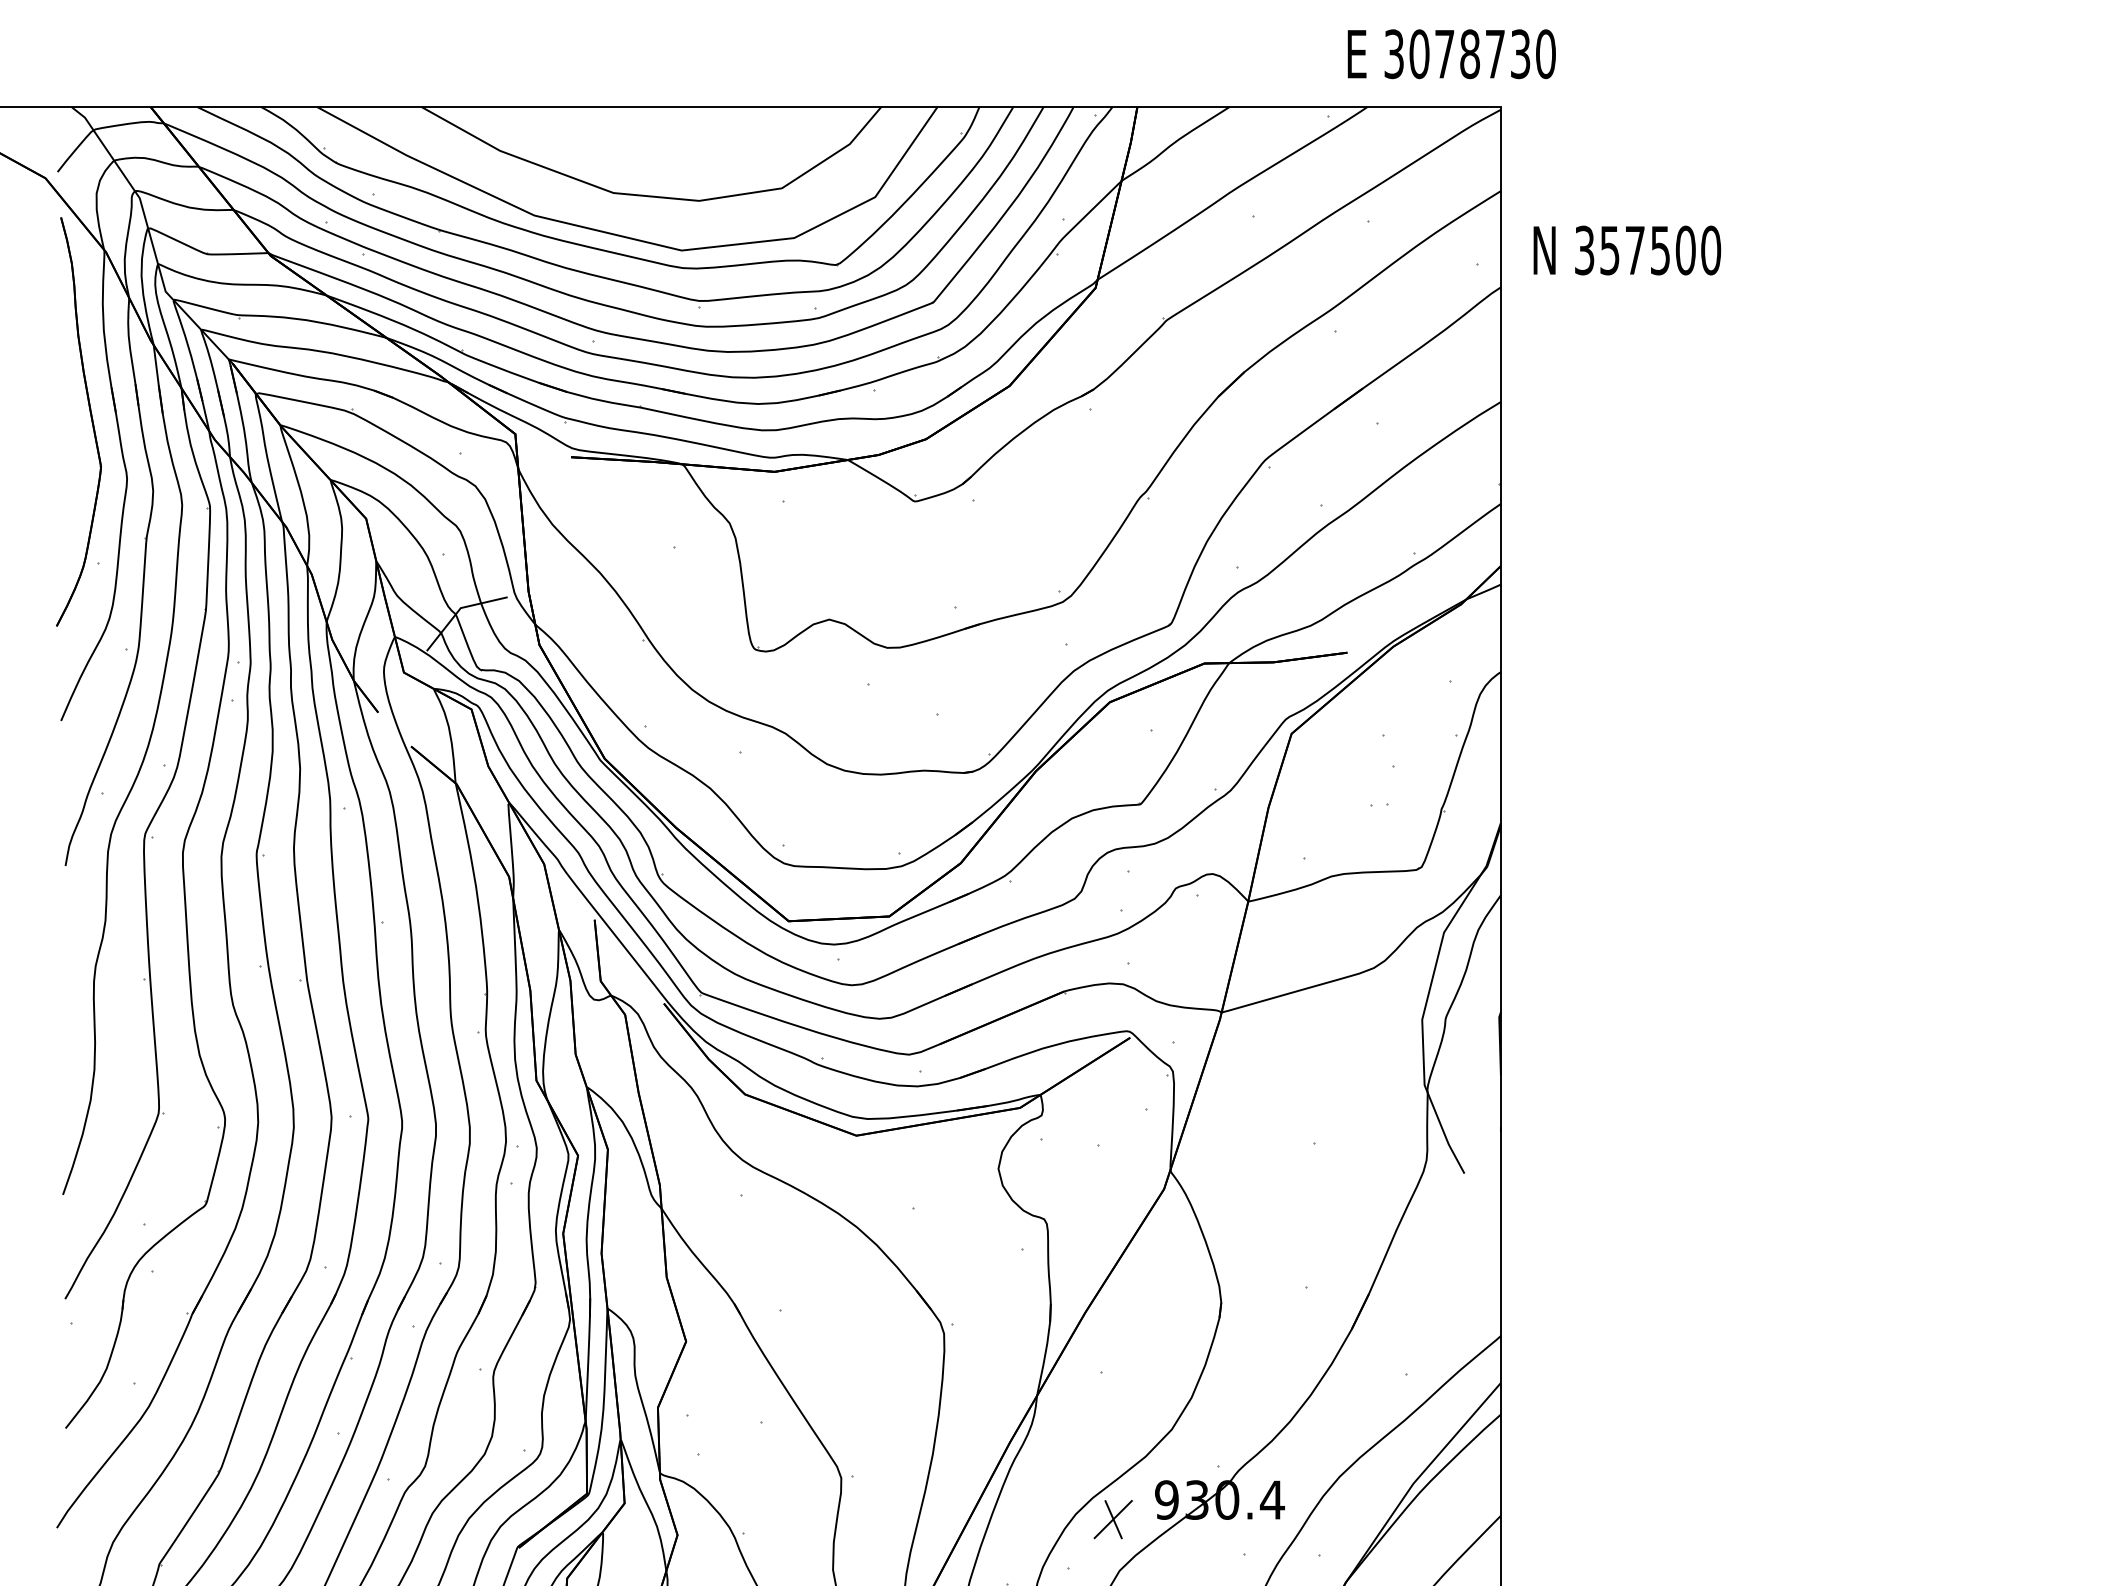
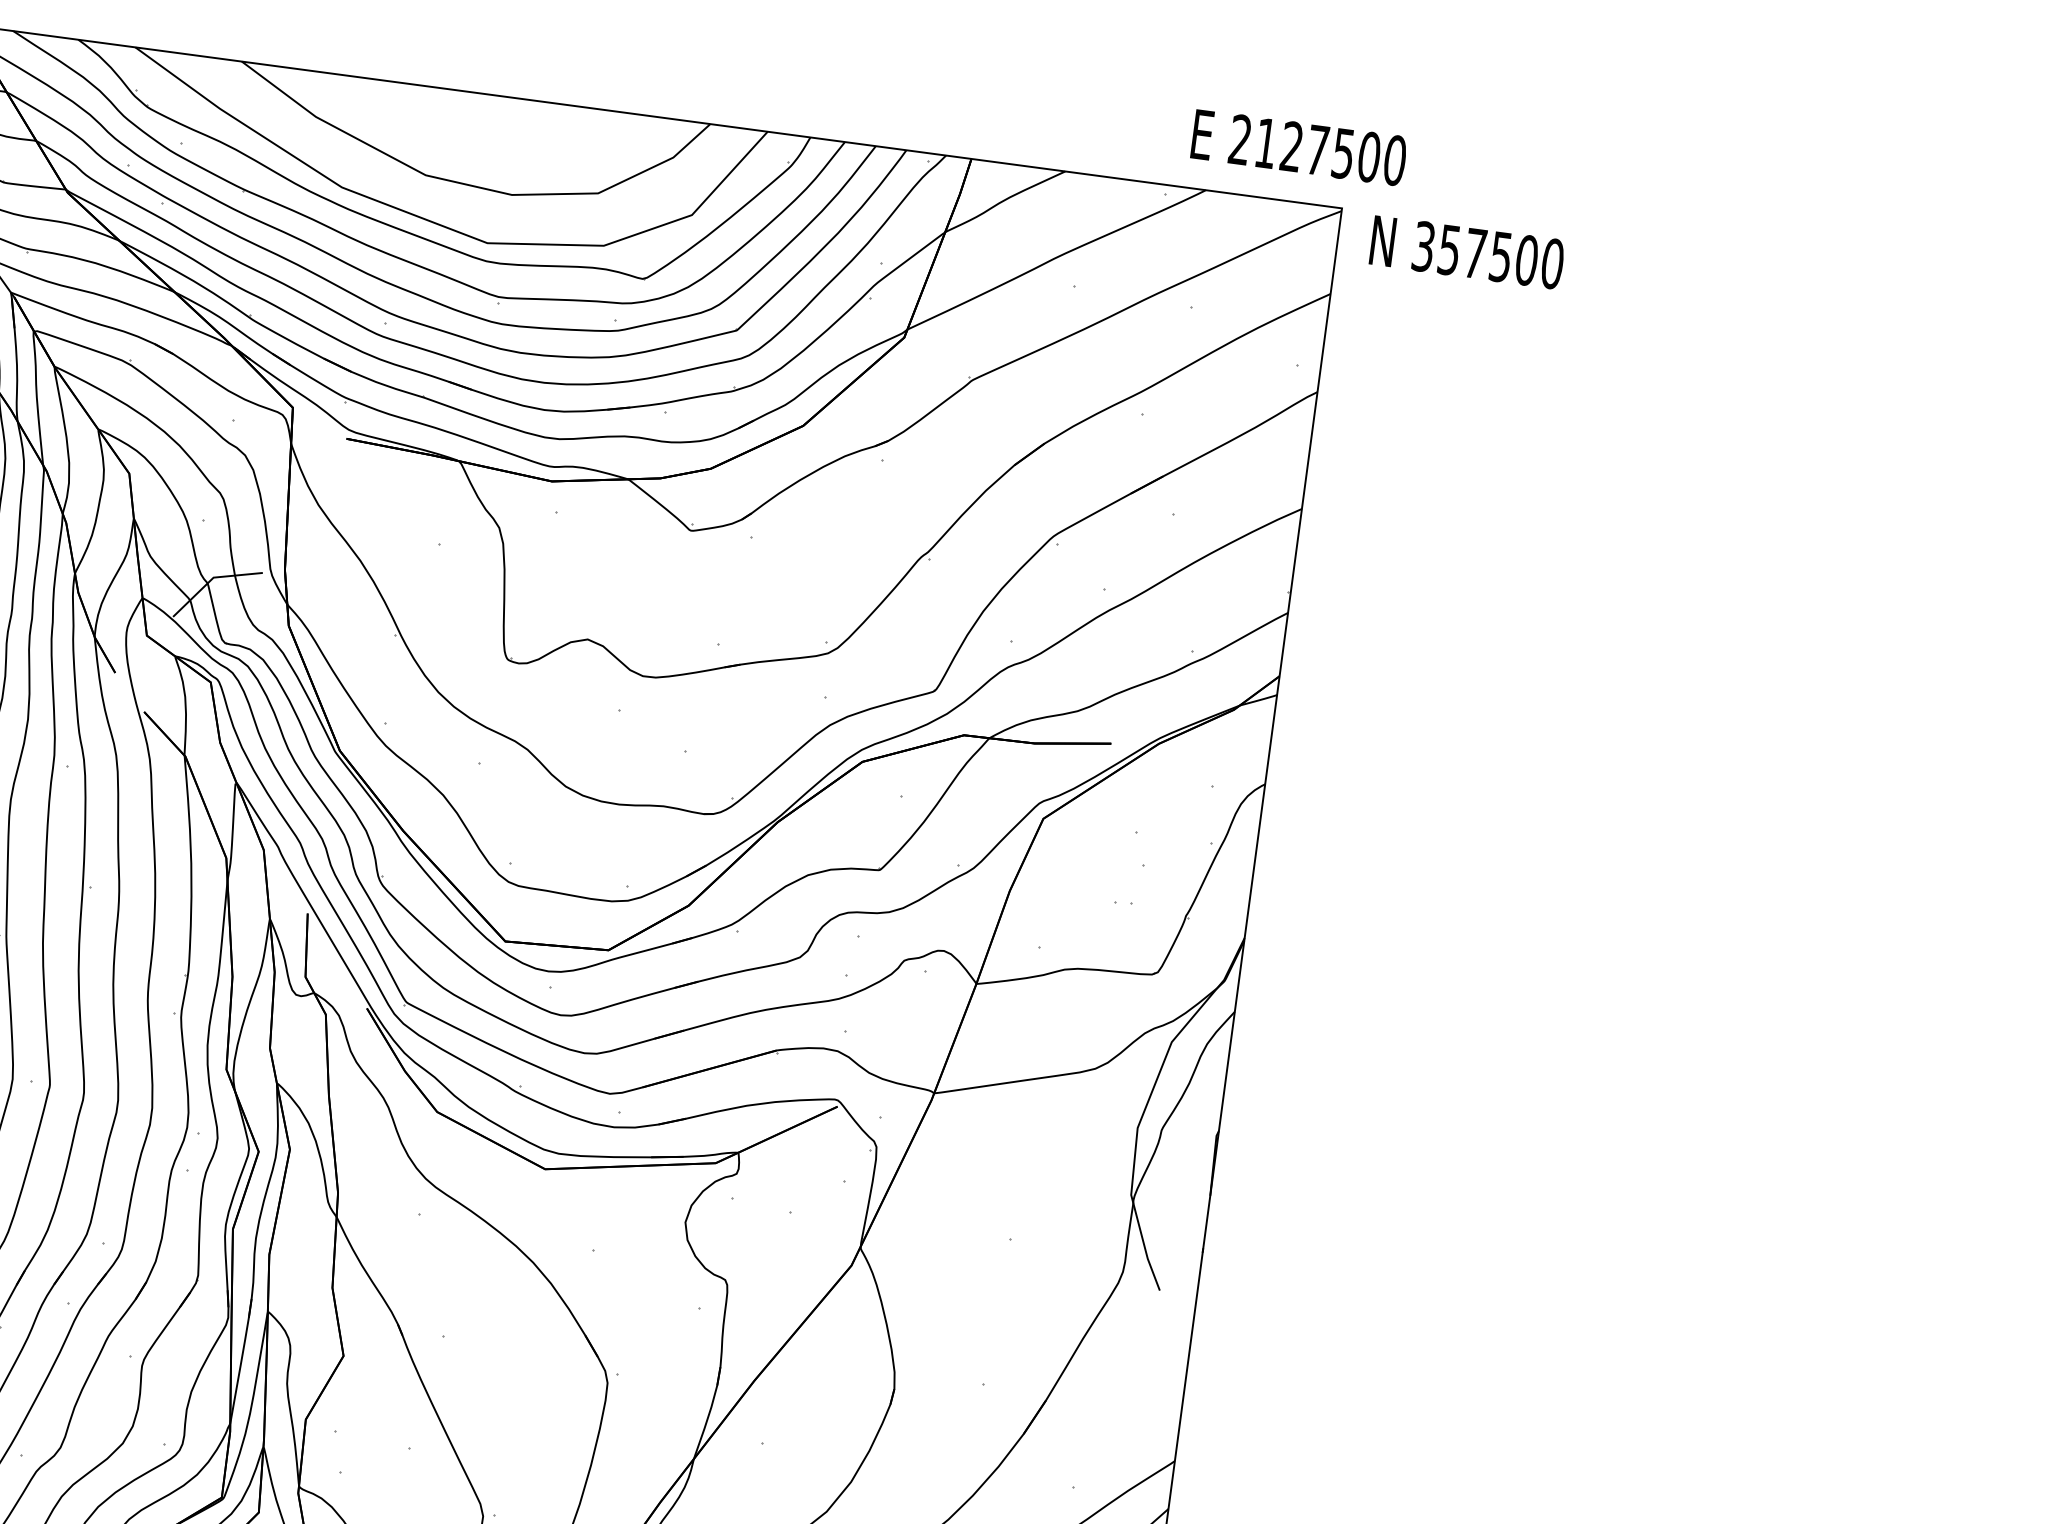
text: (1457, 54) -> (1304, 148), 3078730 -> 2127500
text: (1627, 250) -> (1467, 252), moved

